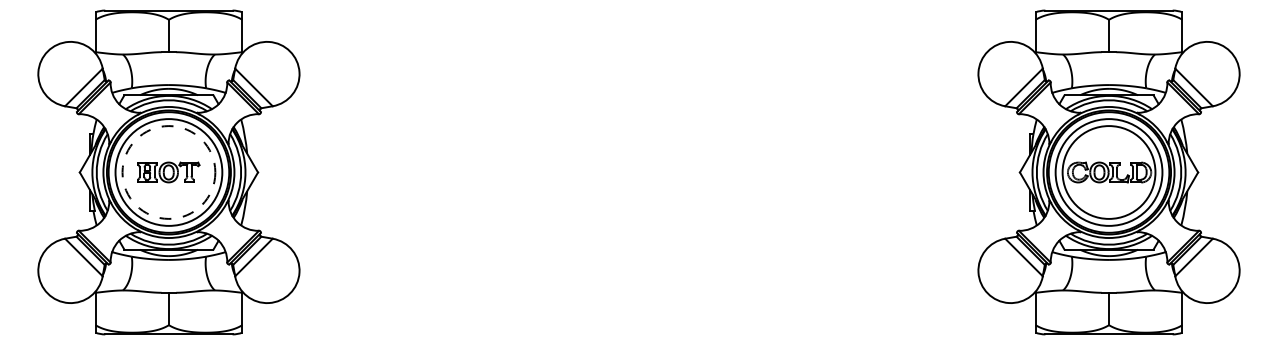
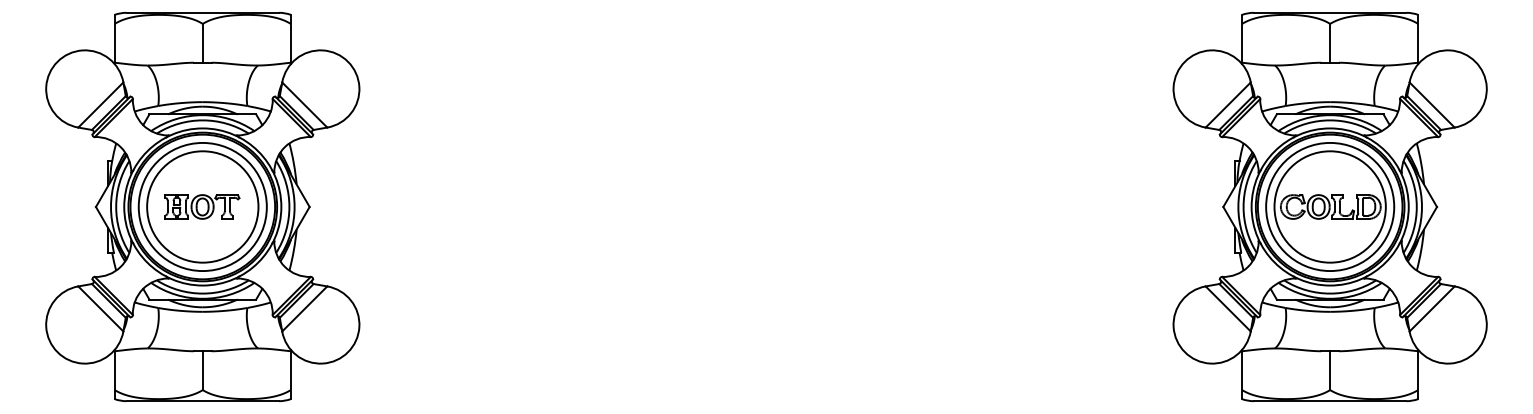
circle: (168, 172) -> (202, 207), dashed -> solid

